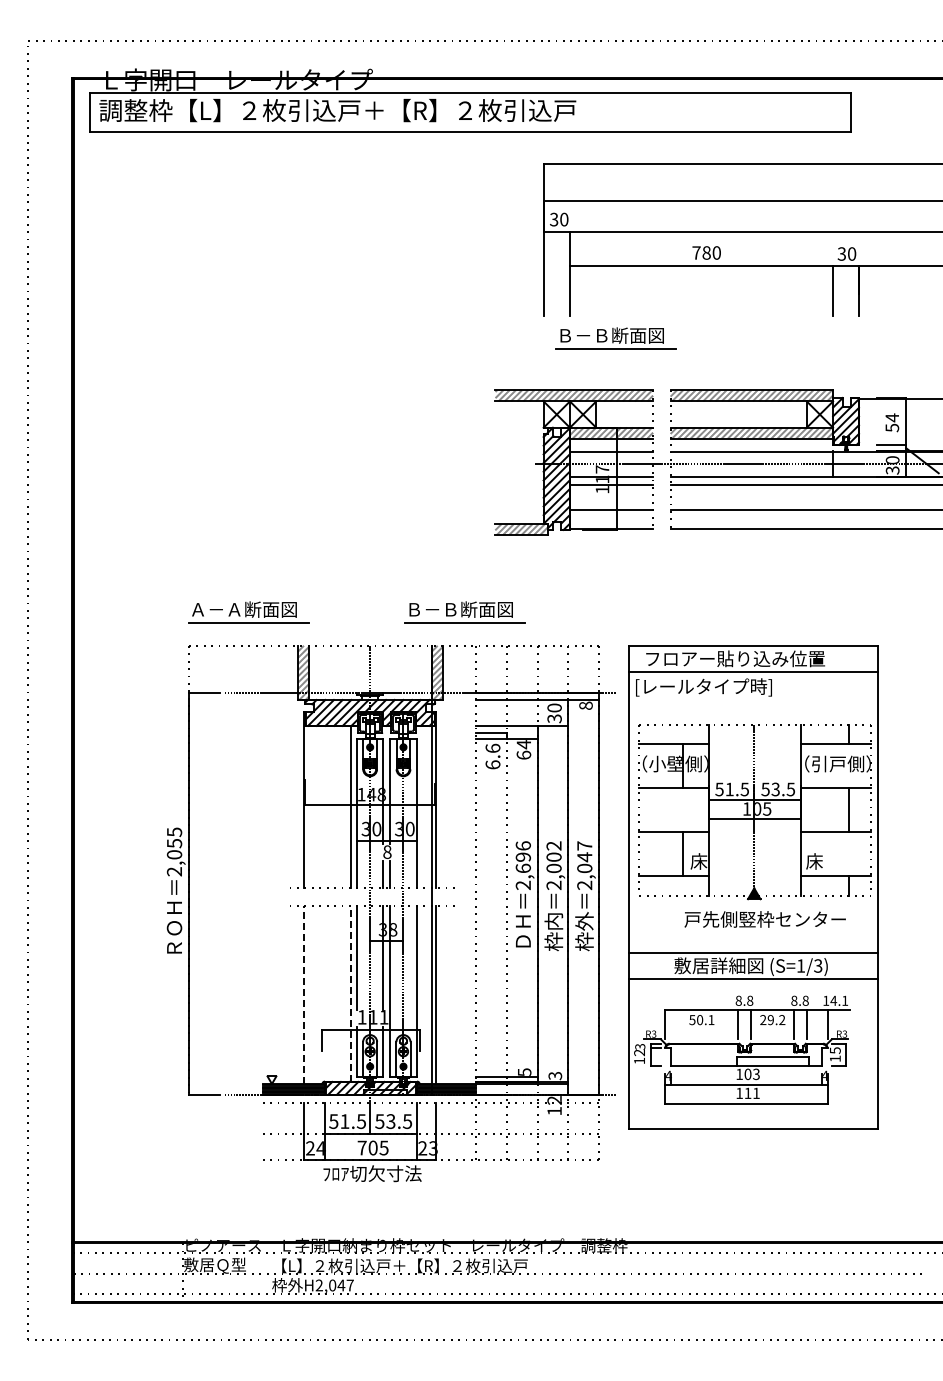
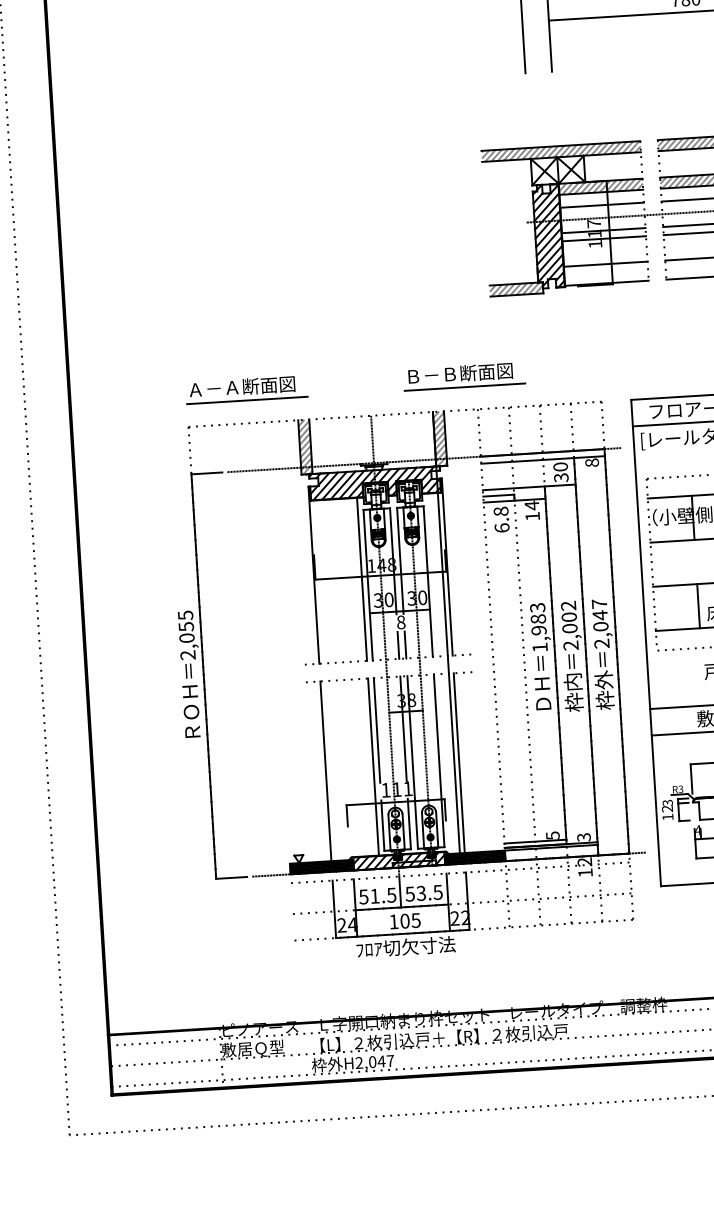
part: (615, 338) -> (599, 91), removed
text: (492, 747) -> (500, 510), 6.6 -> 6.8
text: (523, 754) -> (532, 515), 64 -> 14
text: (522, 865) -> (538, 627), 2,696 -> 1,983
line: (351, 993) -> (373, 766), dashed -> solid
line: (303, 994) -> (325, 770), dashed -> solid
text: (361, 1147) -> (393, 921), 705 -> 105
text: (433, 1149) -> (465, 918), 23 -> 22

